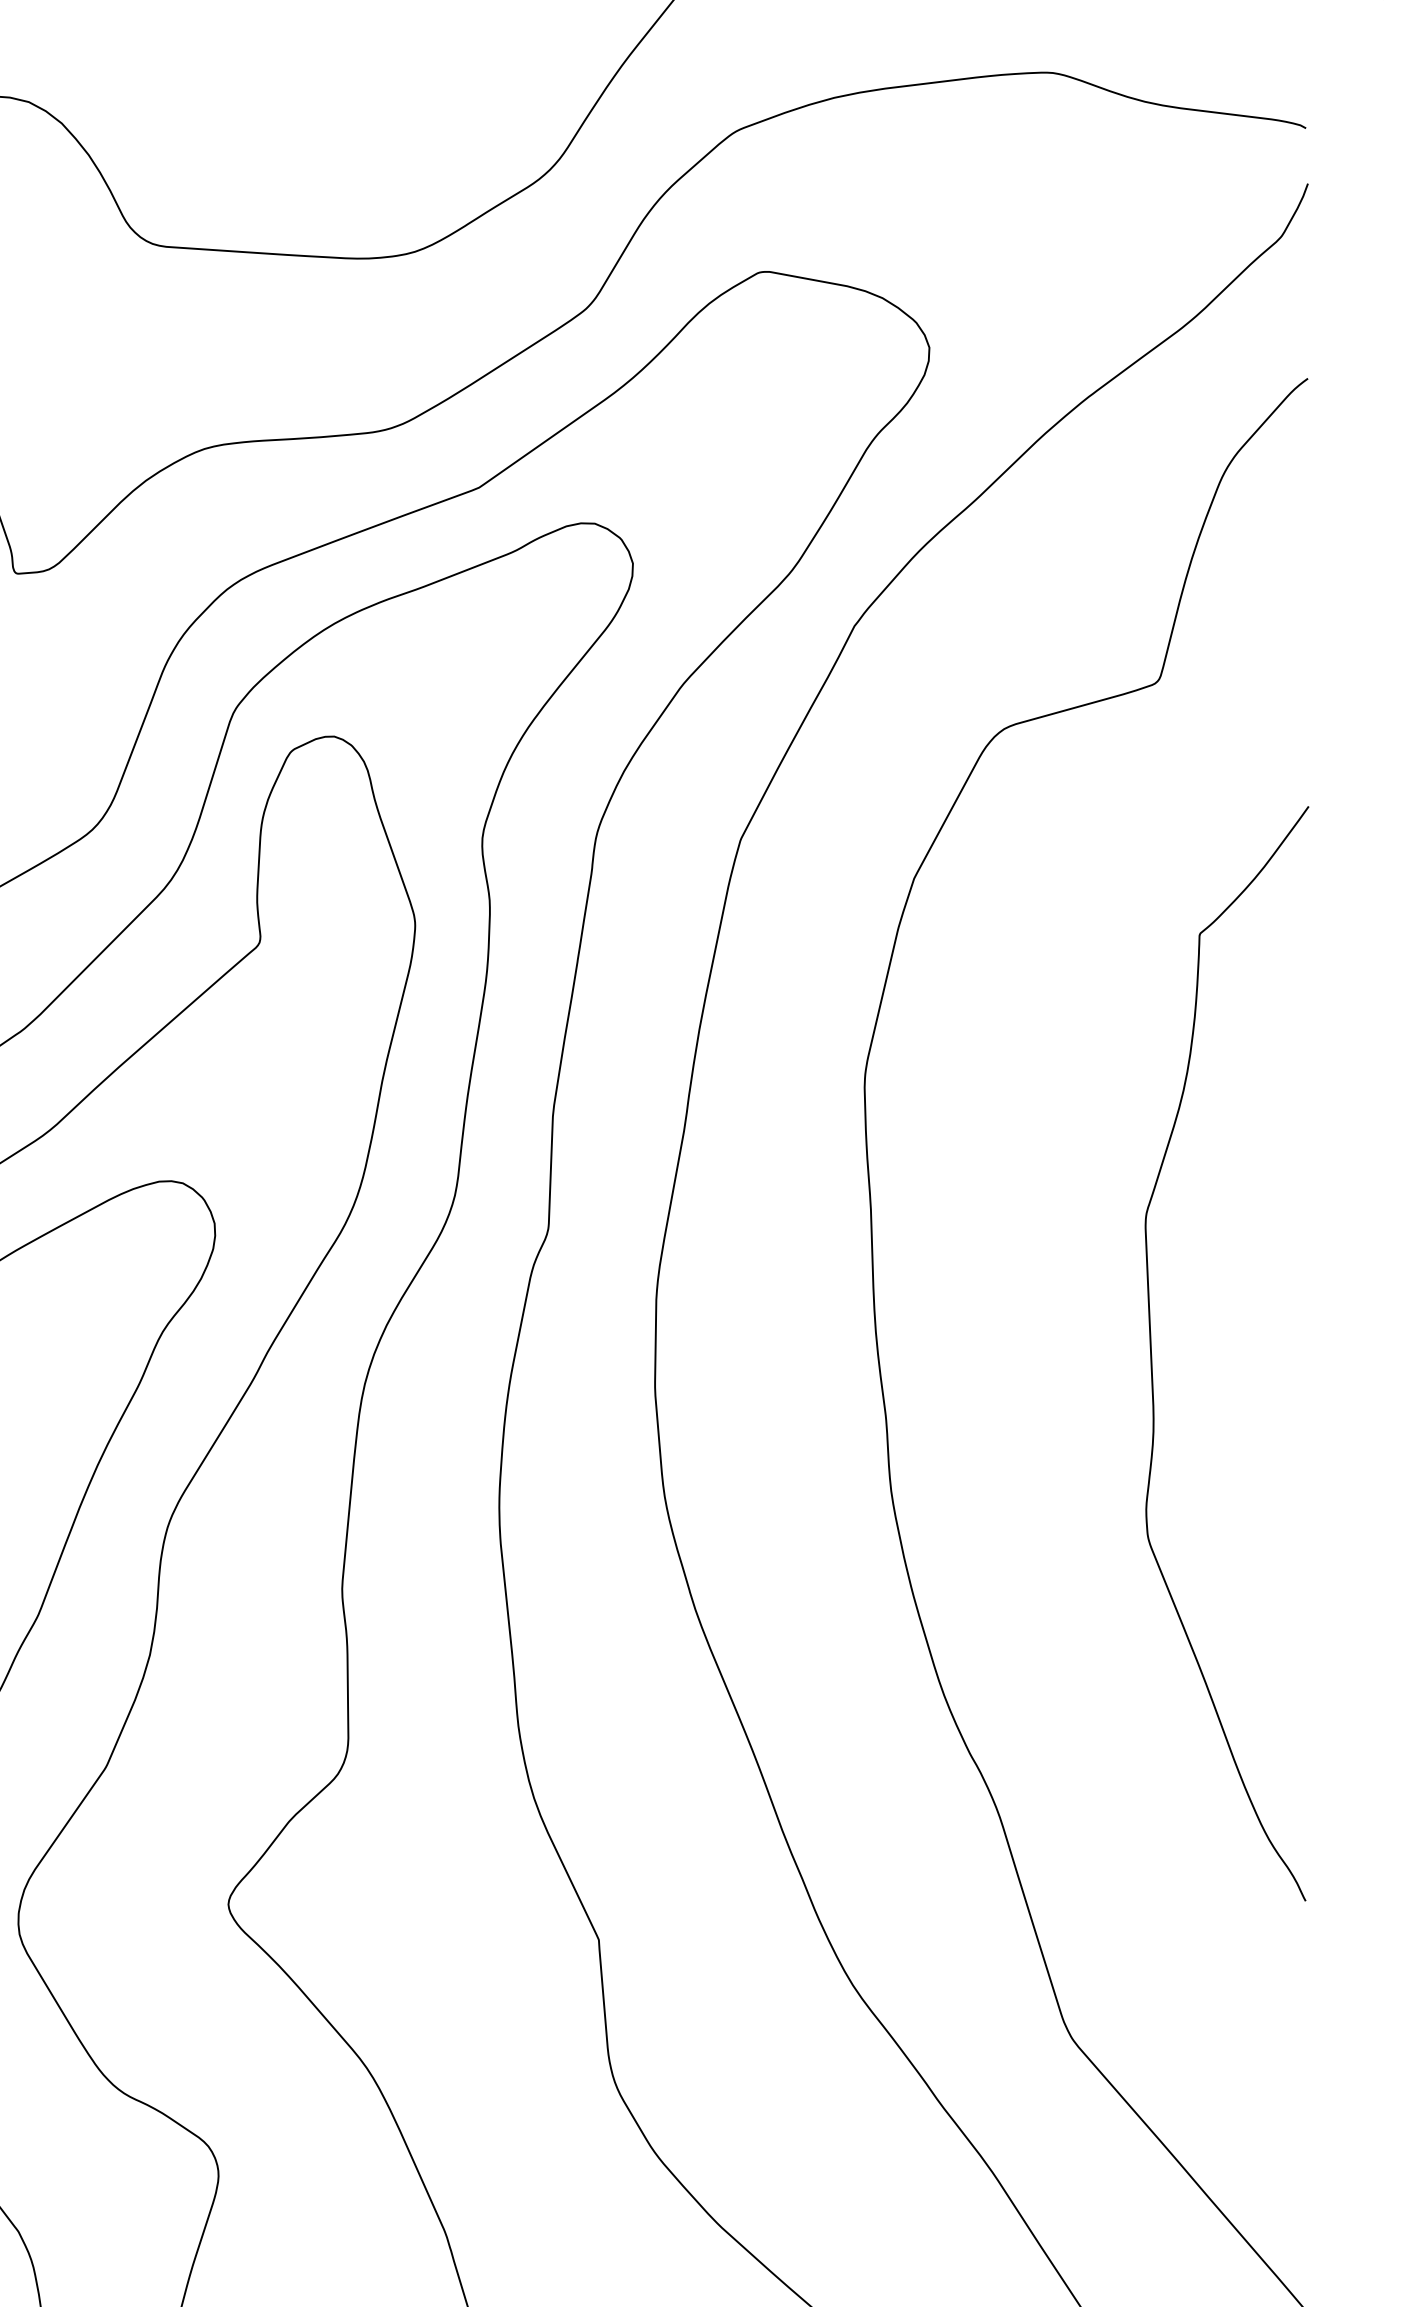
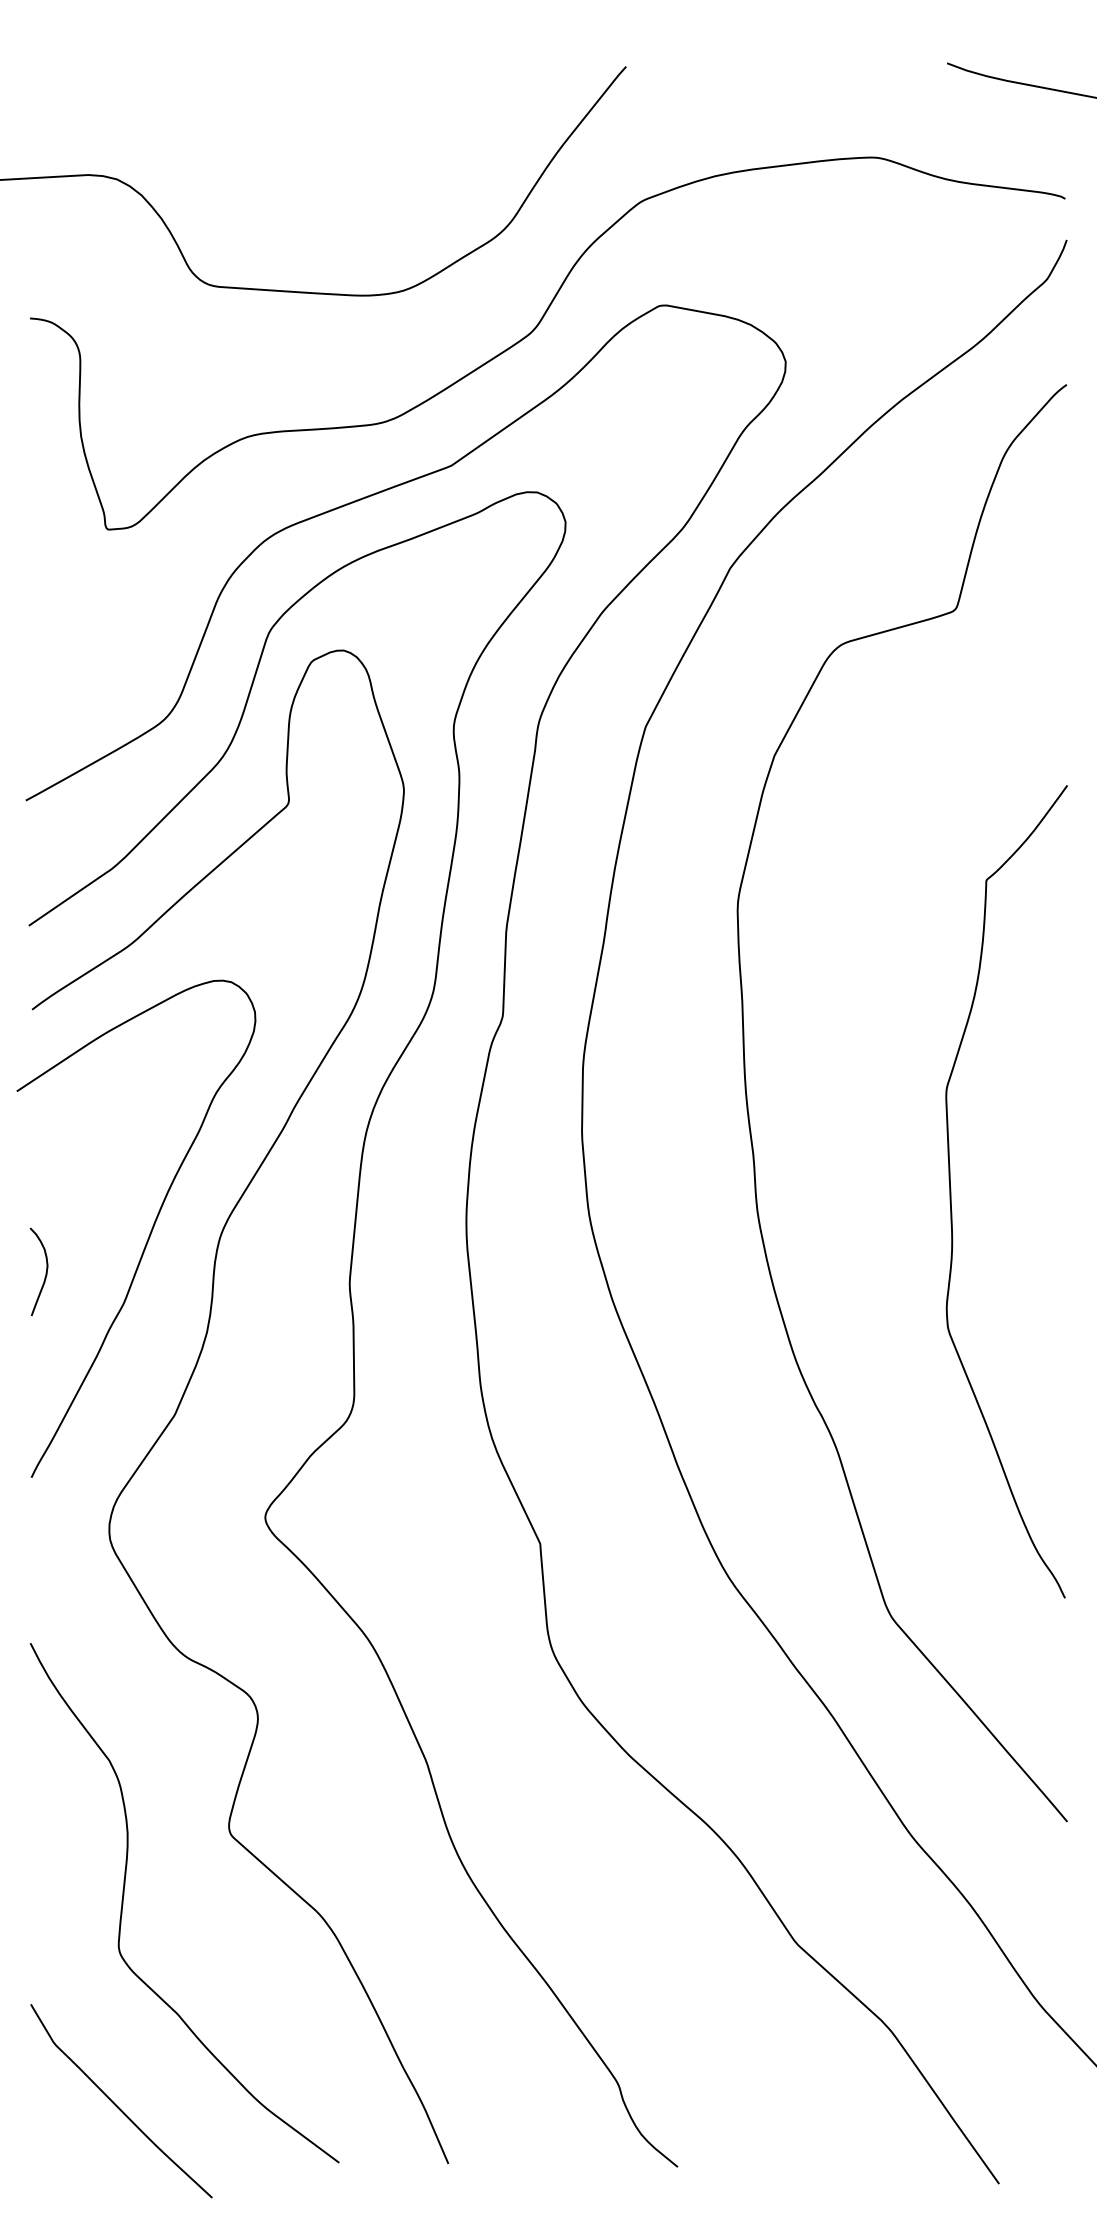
curve: (1152, 1353) -> (951, 1191), moved

